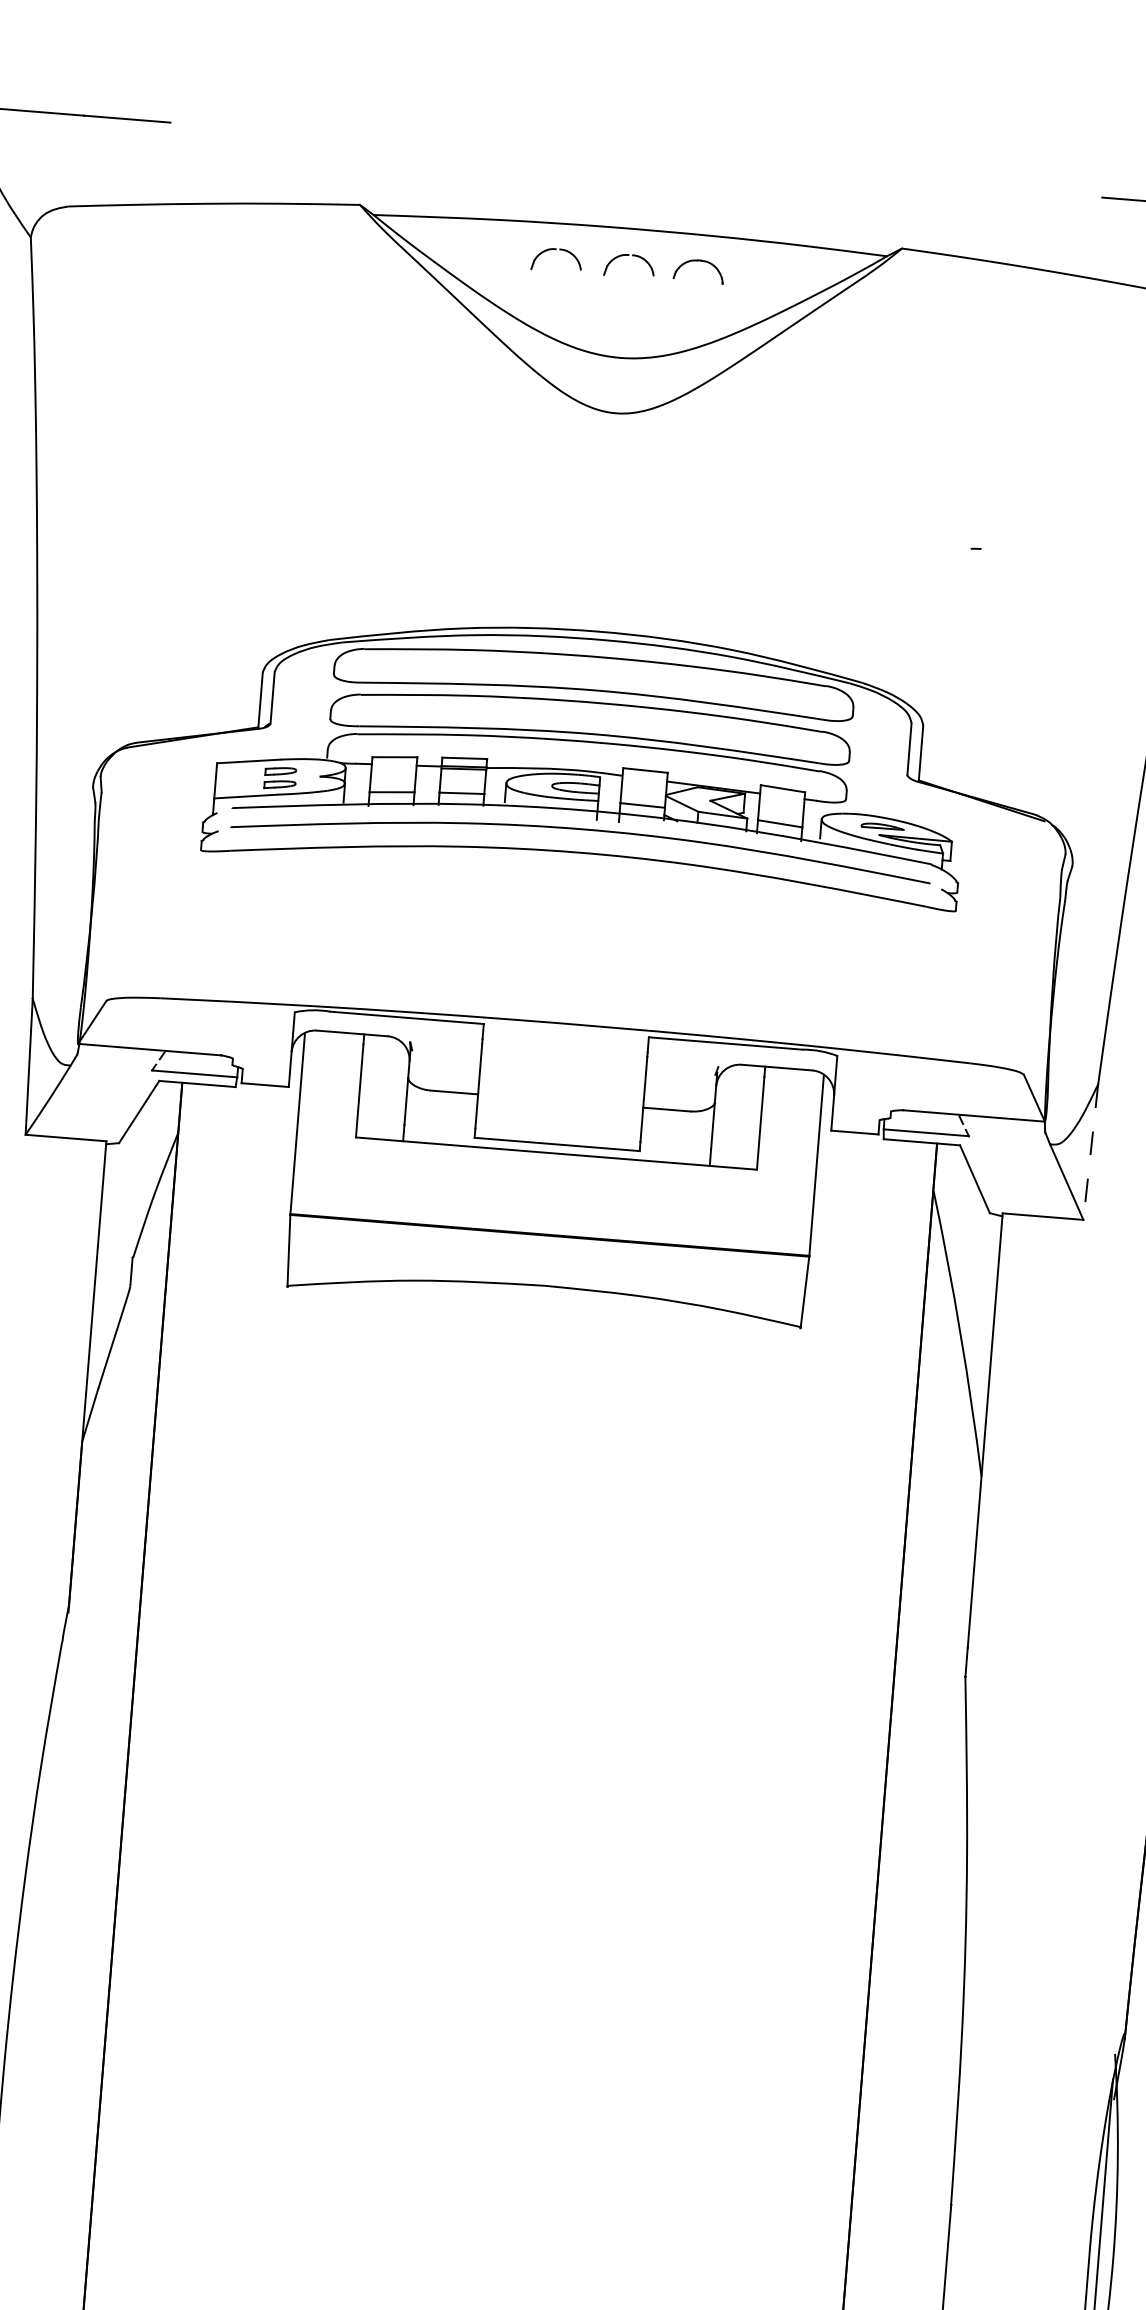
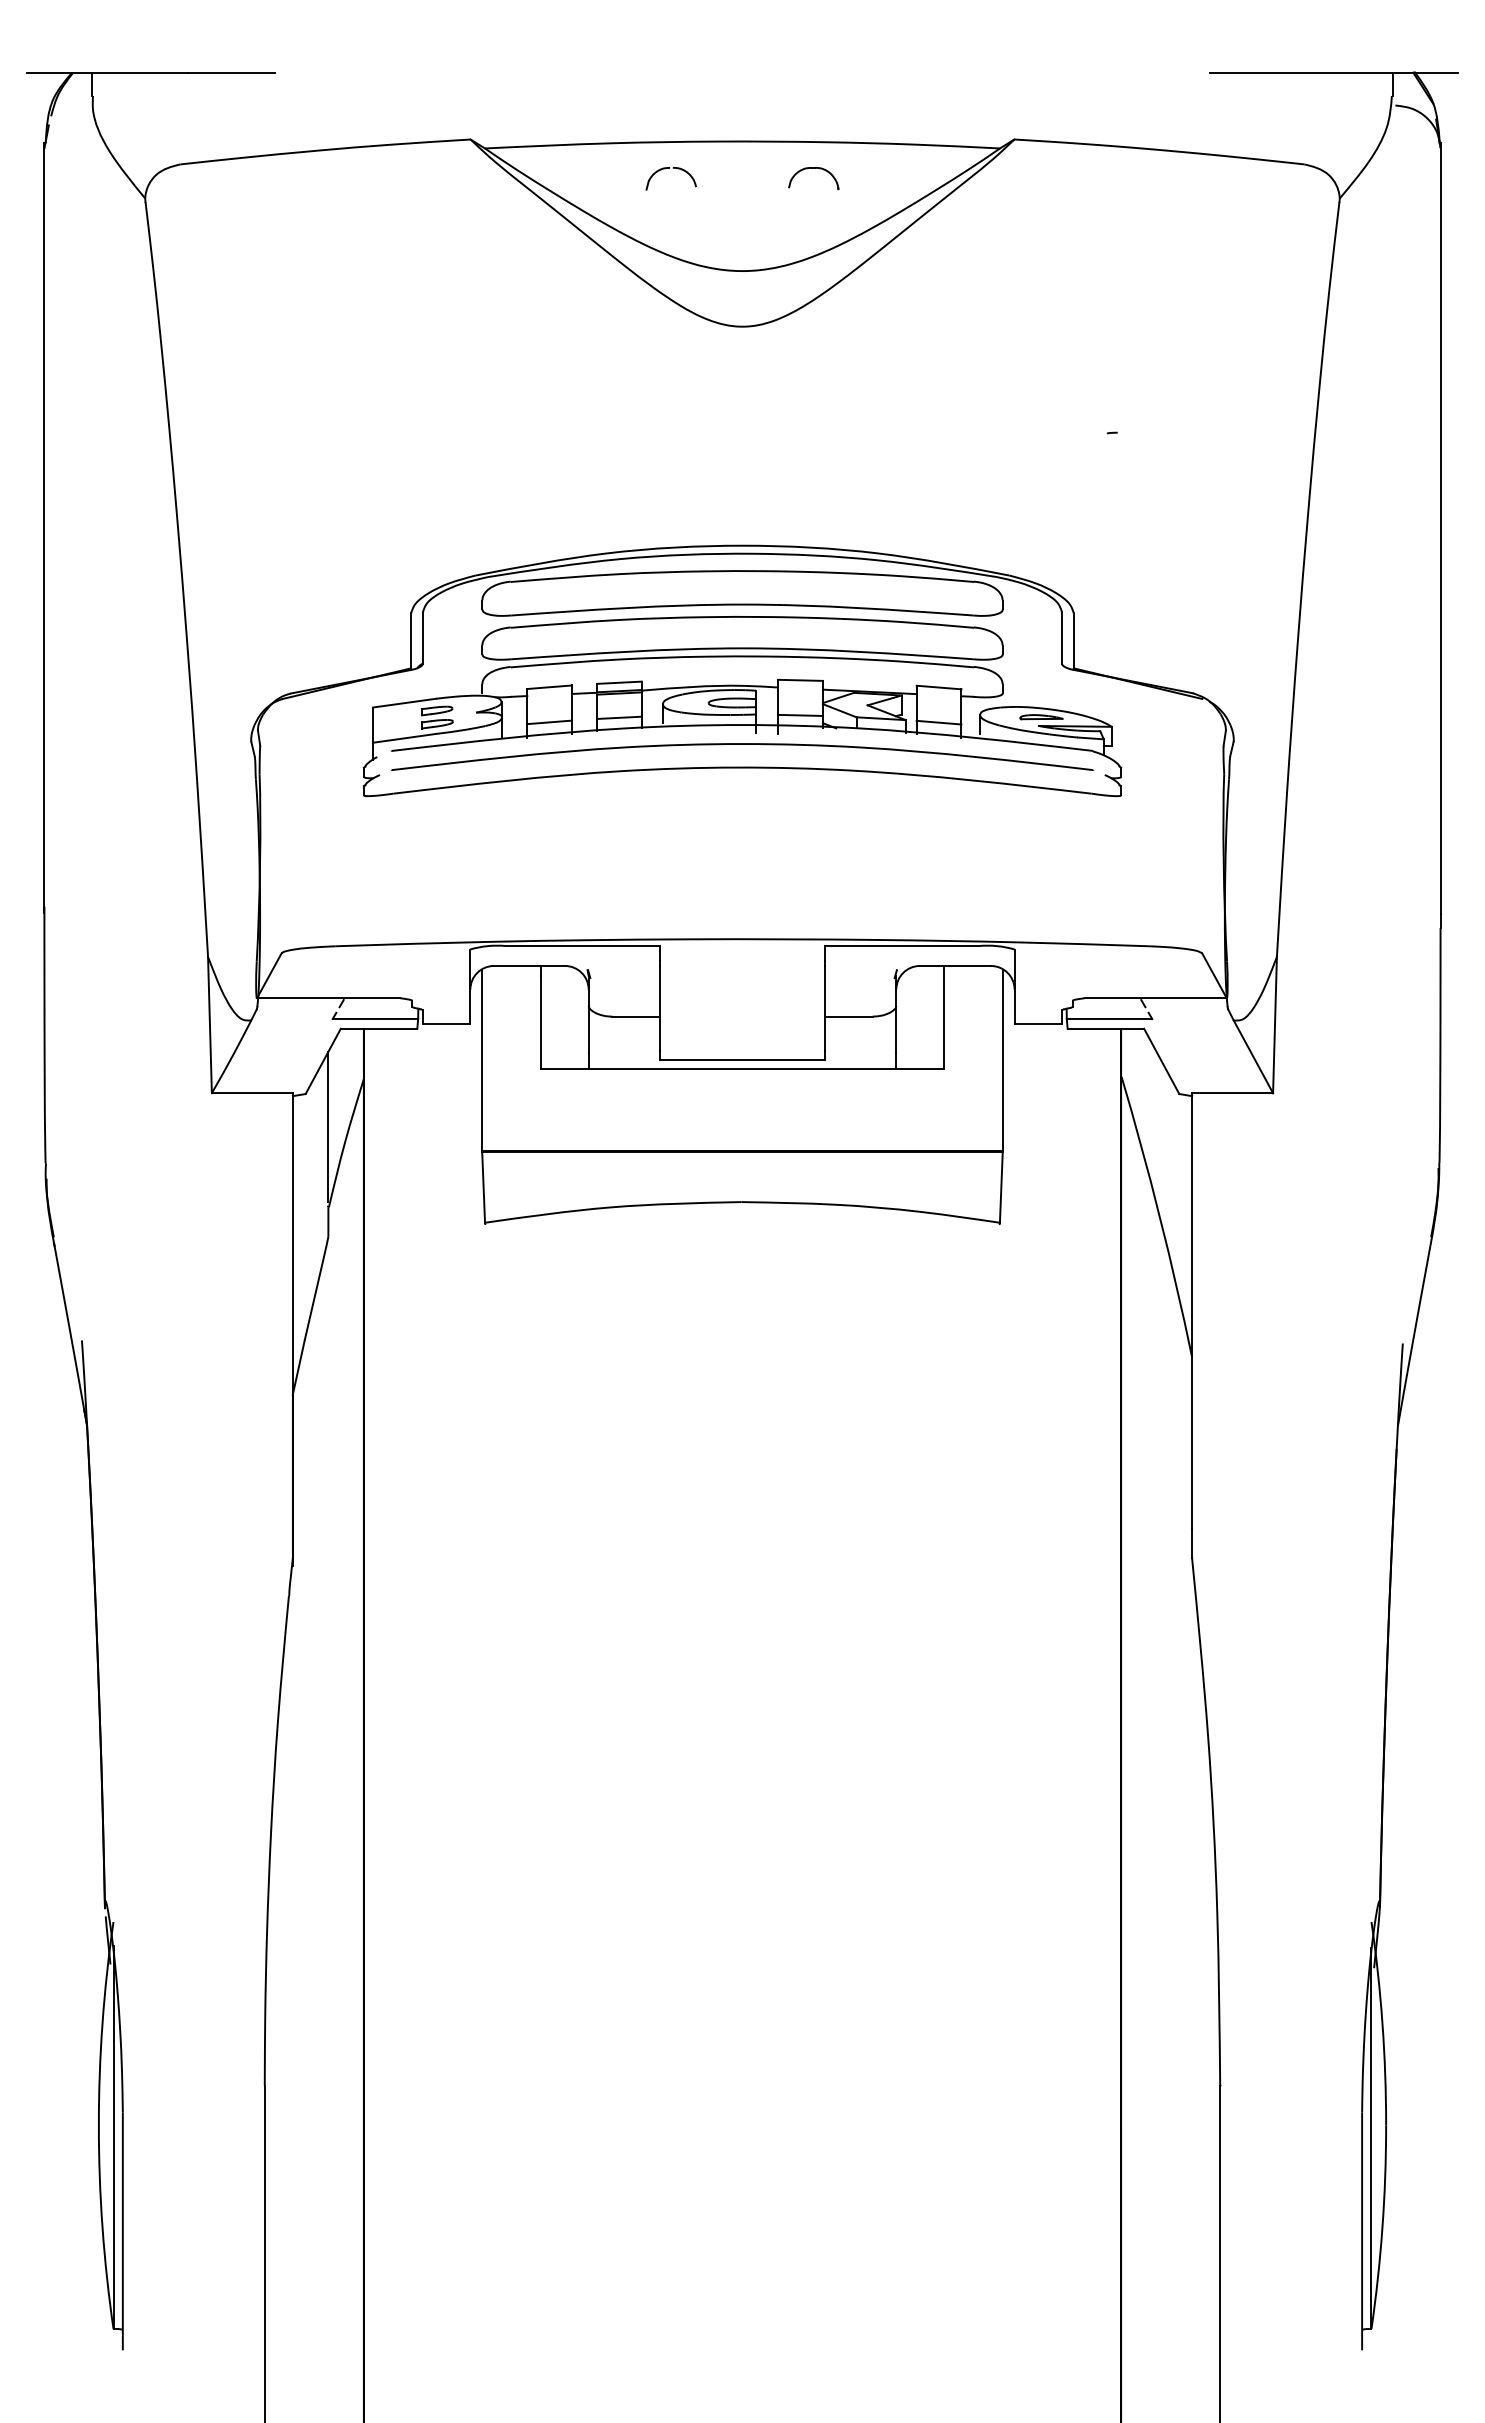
part: (628, 255) -> (742, 168), removed
line: (1090, 1152) -> (1274, 1025), dashed -> solid
line: (139, 1177) -> (328, 1126), added

